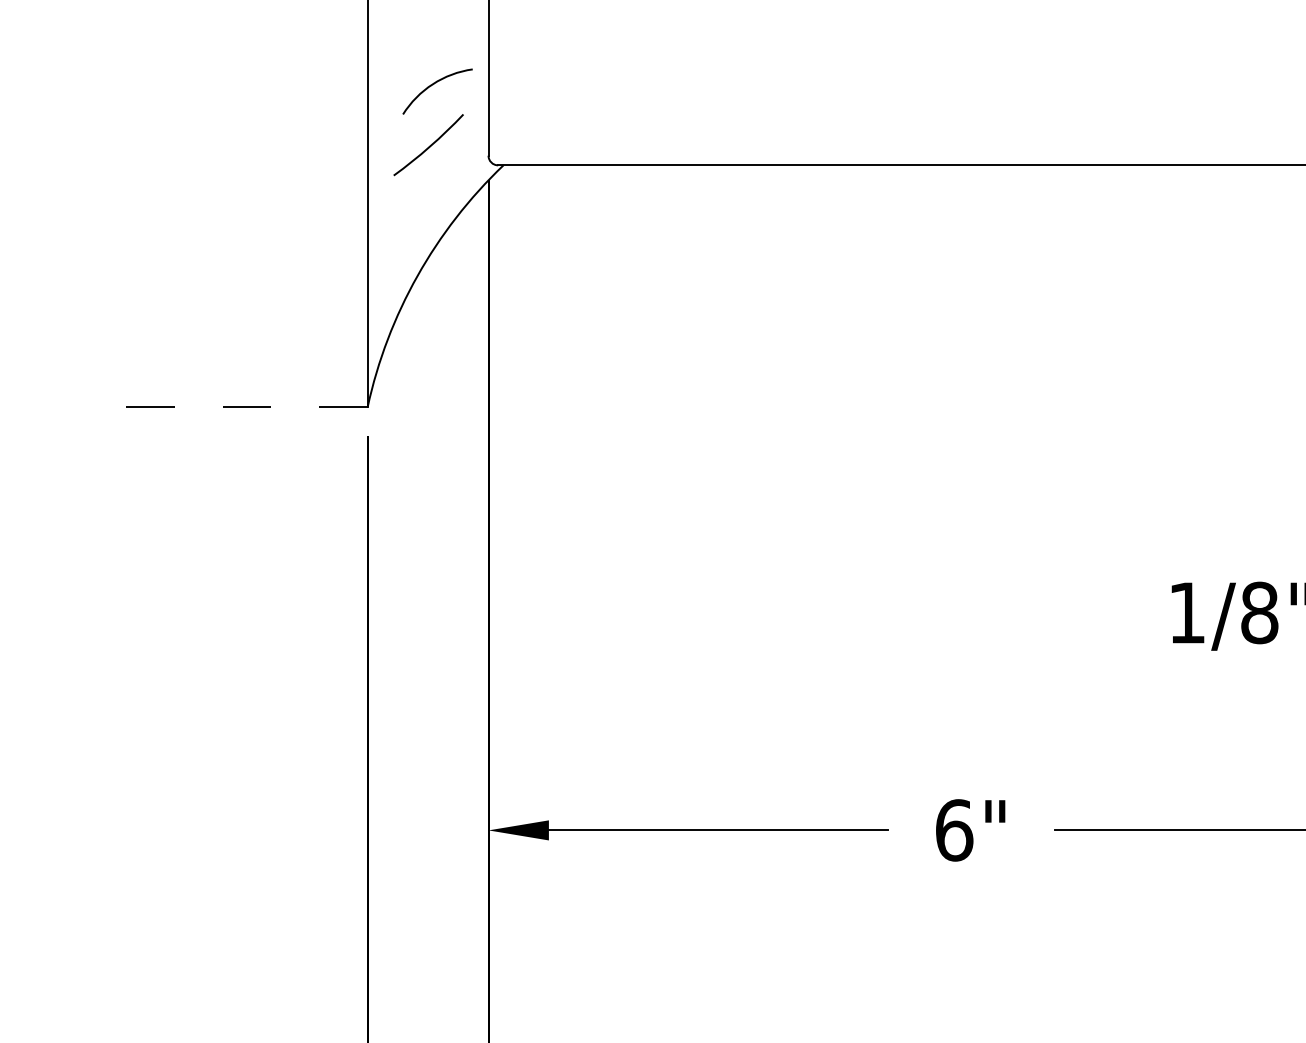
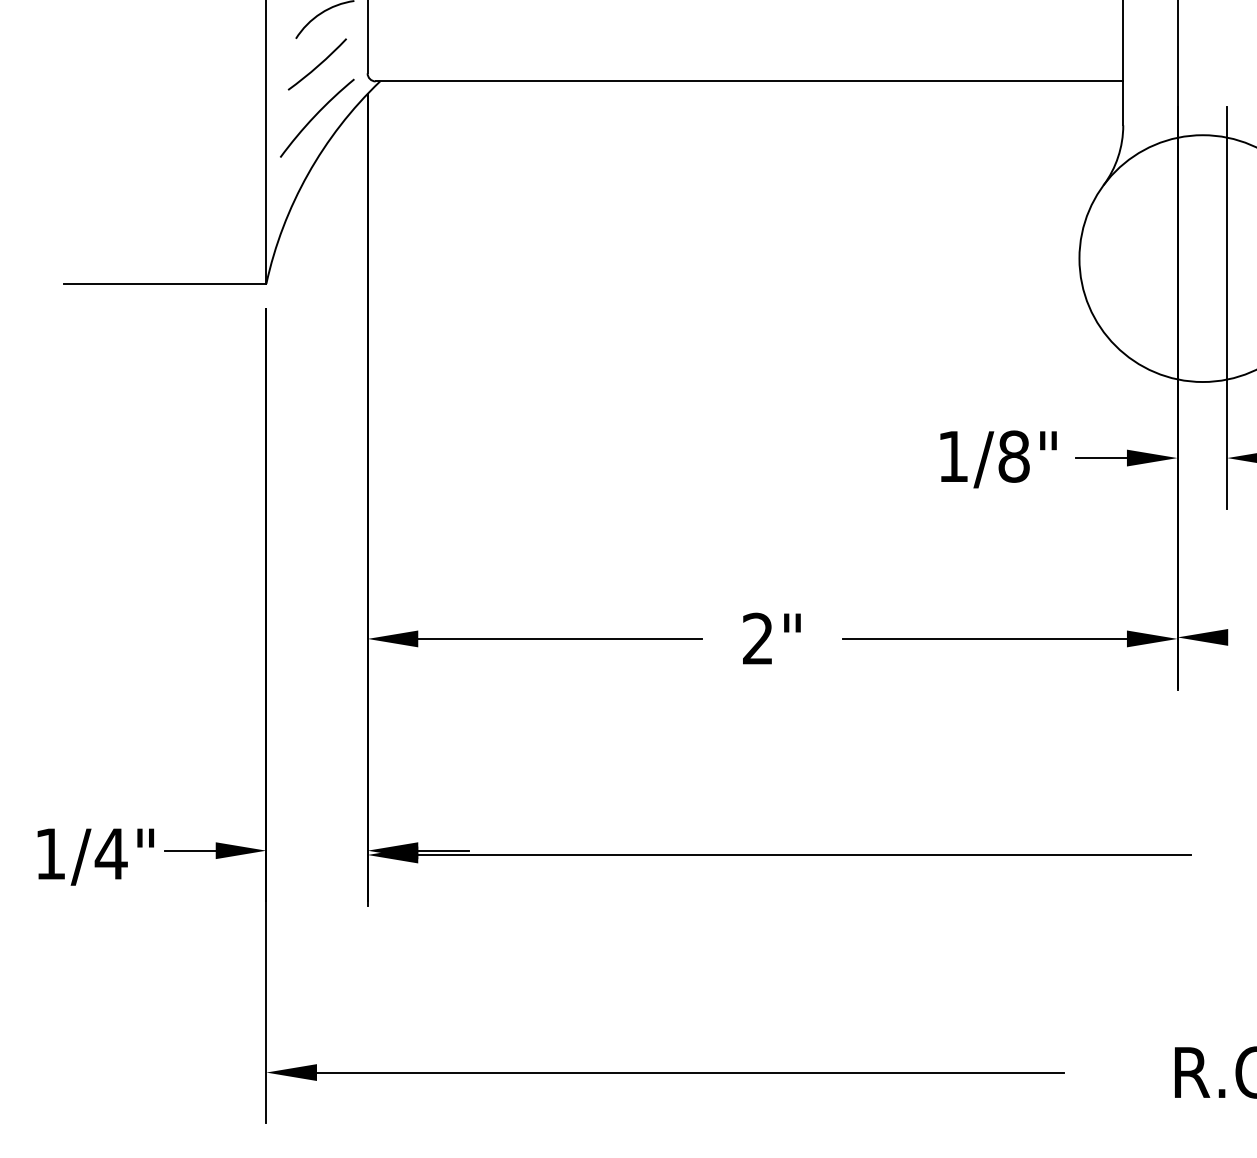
arc: (426, 208) -> (315, 117), added
line: (247, 406) -> (165, 283), dashed -> solid
text: (954, 829) -> (758, 638), 6" -> 2"

